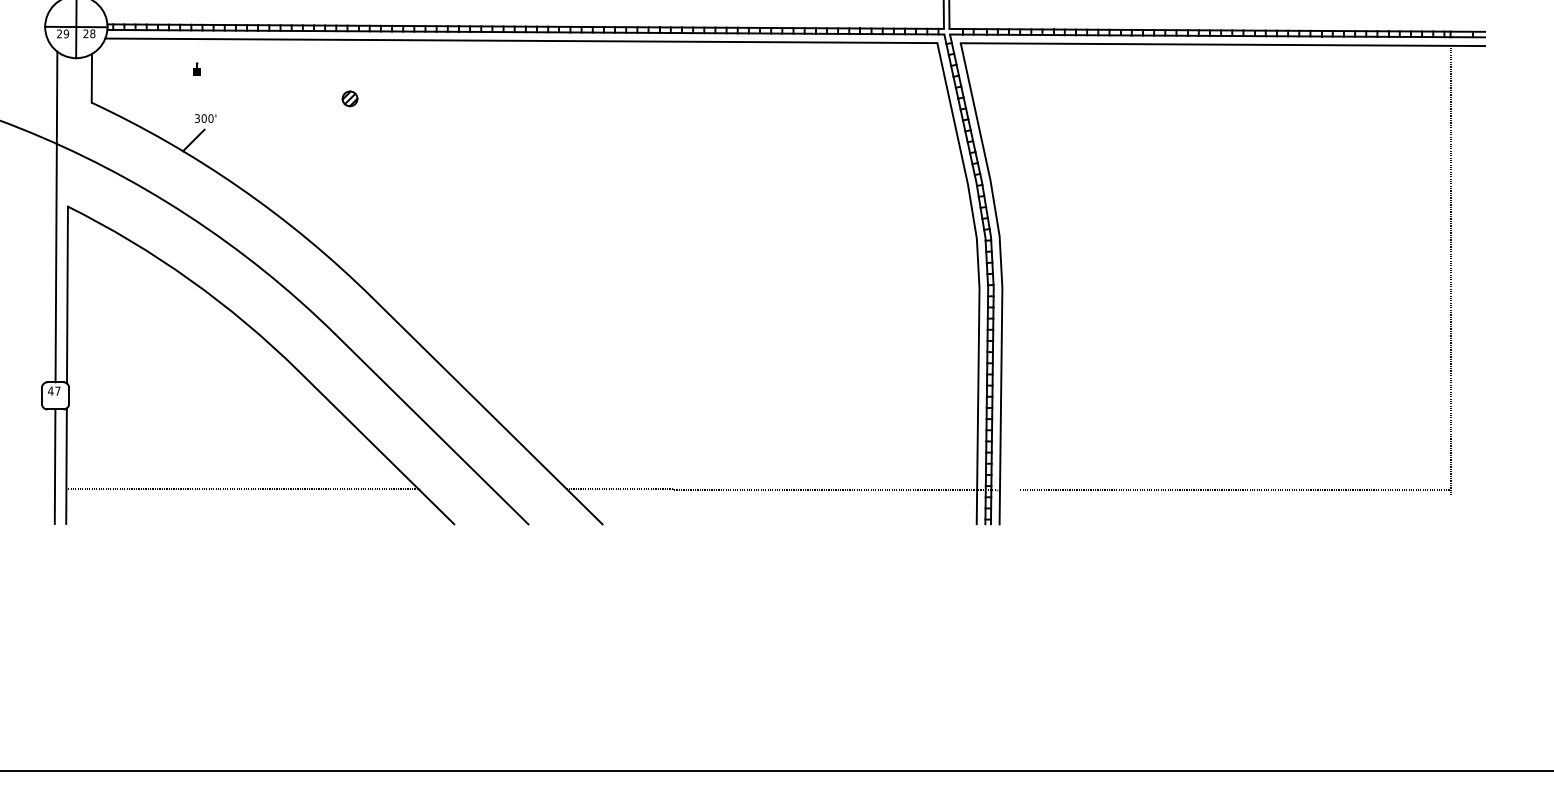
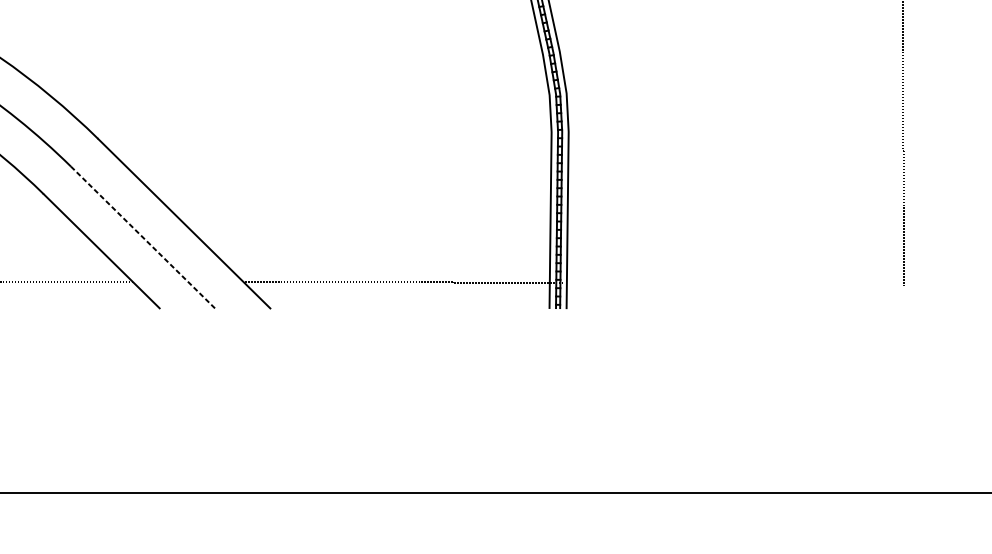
line: (431, 428) -> (142, 236), solid -> dashed
line: (1235, 489) -> (742, 282), removed

